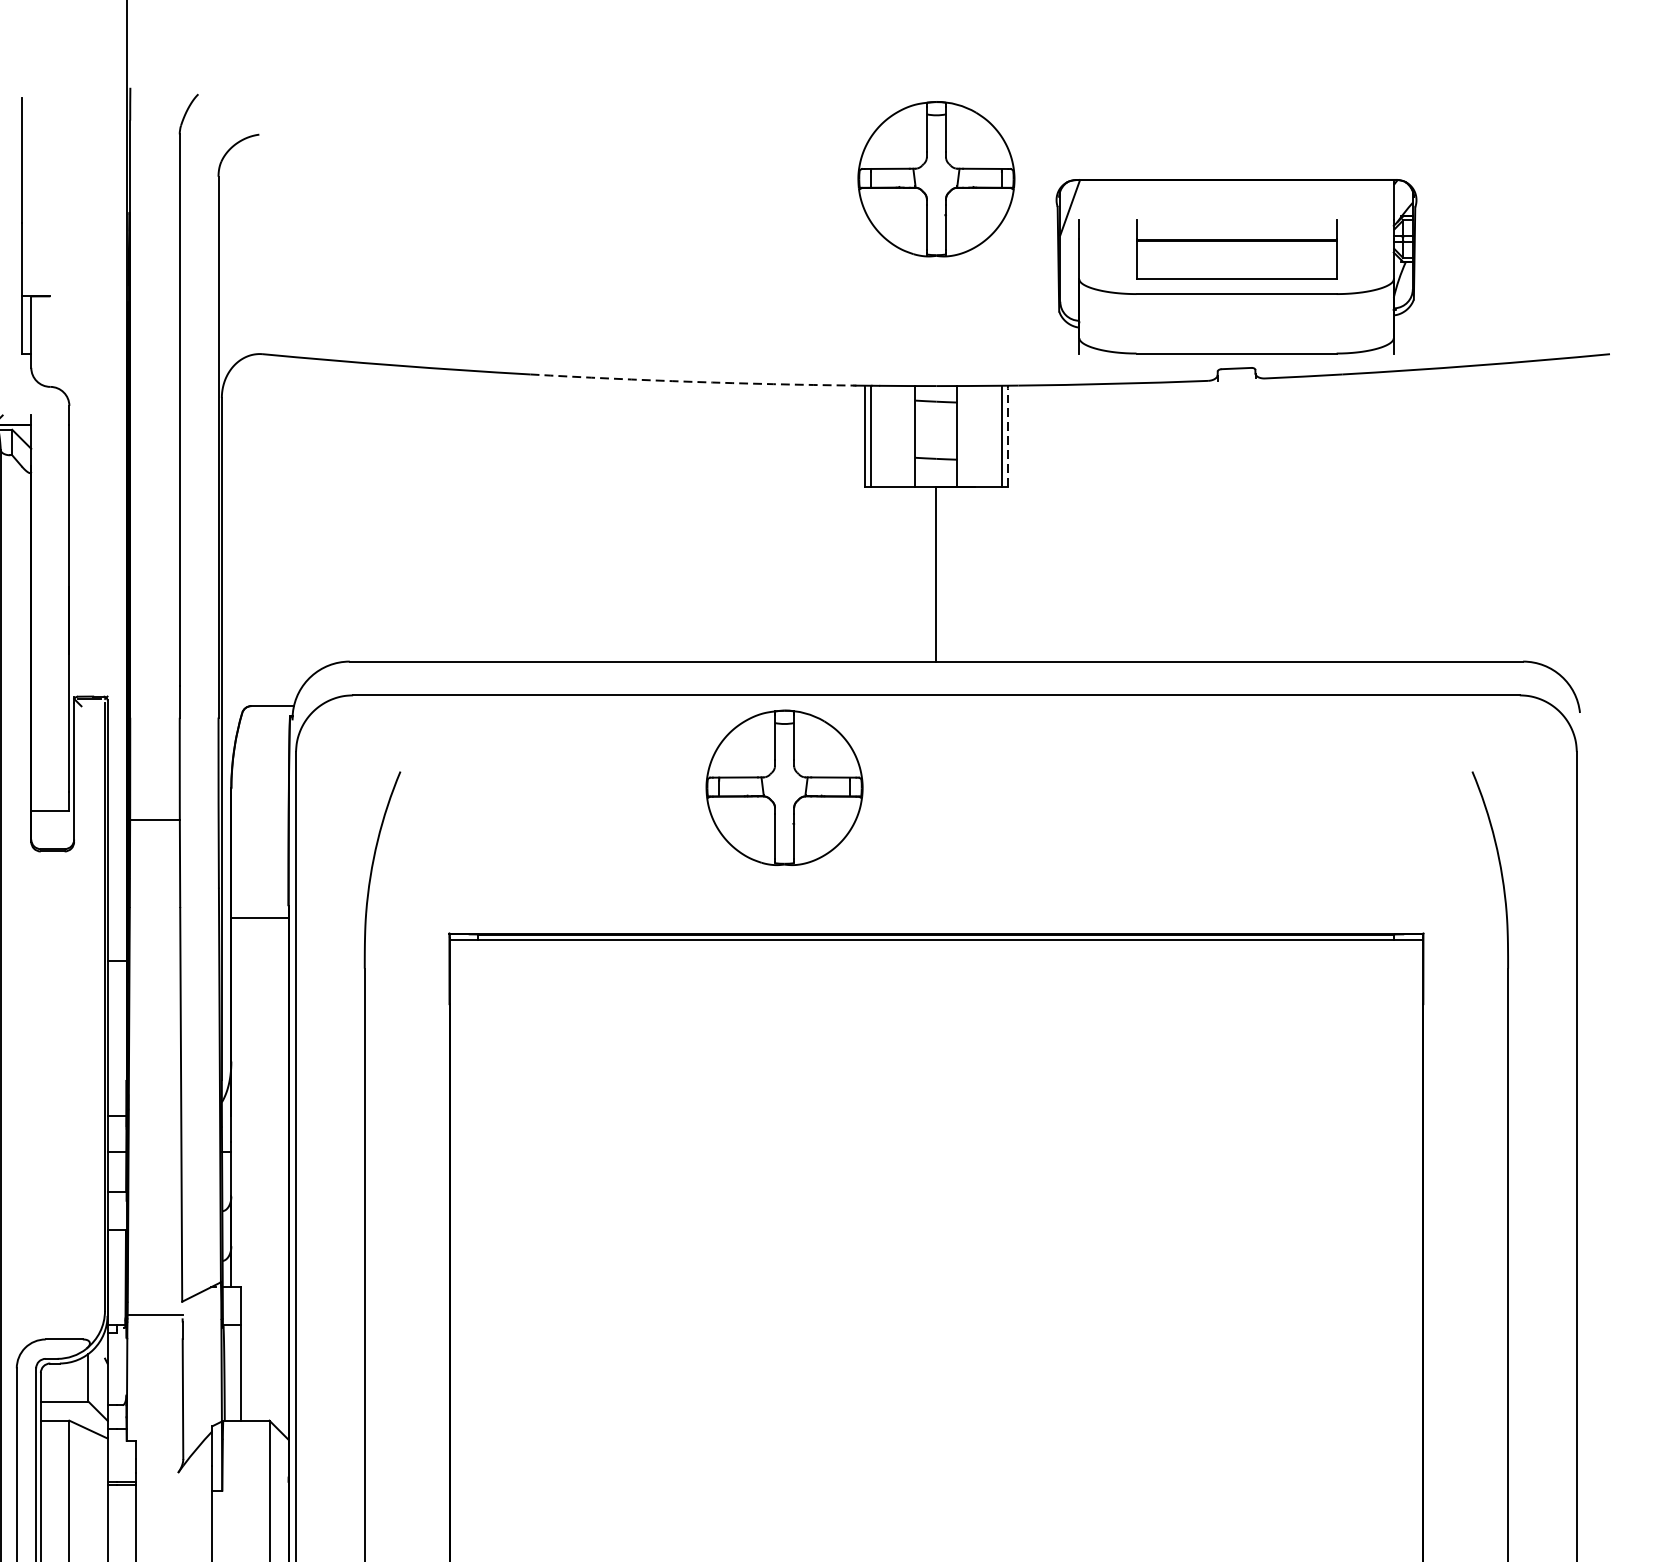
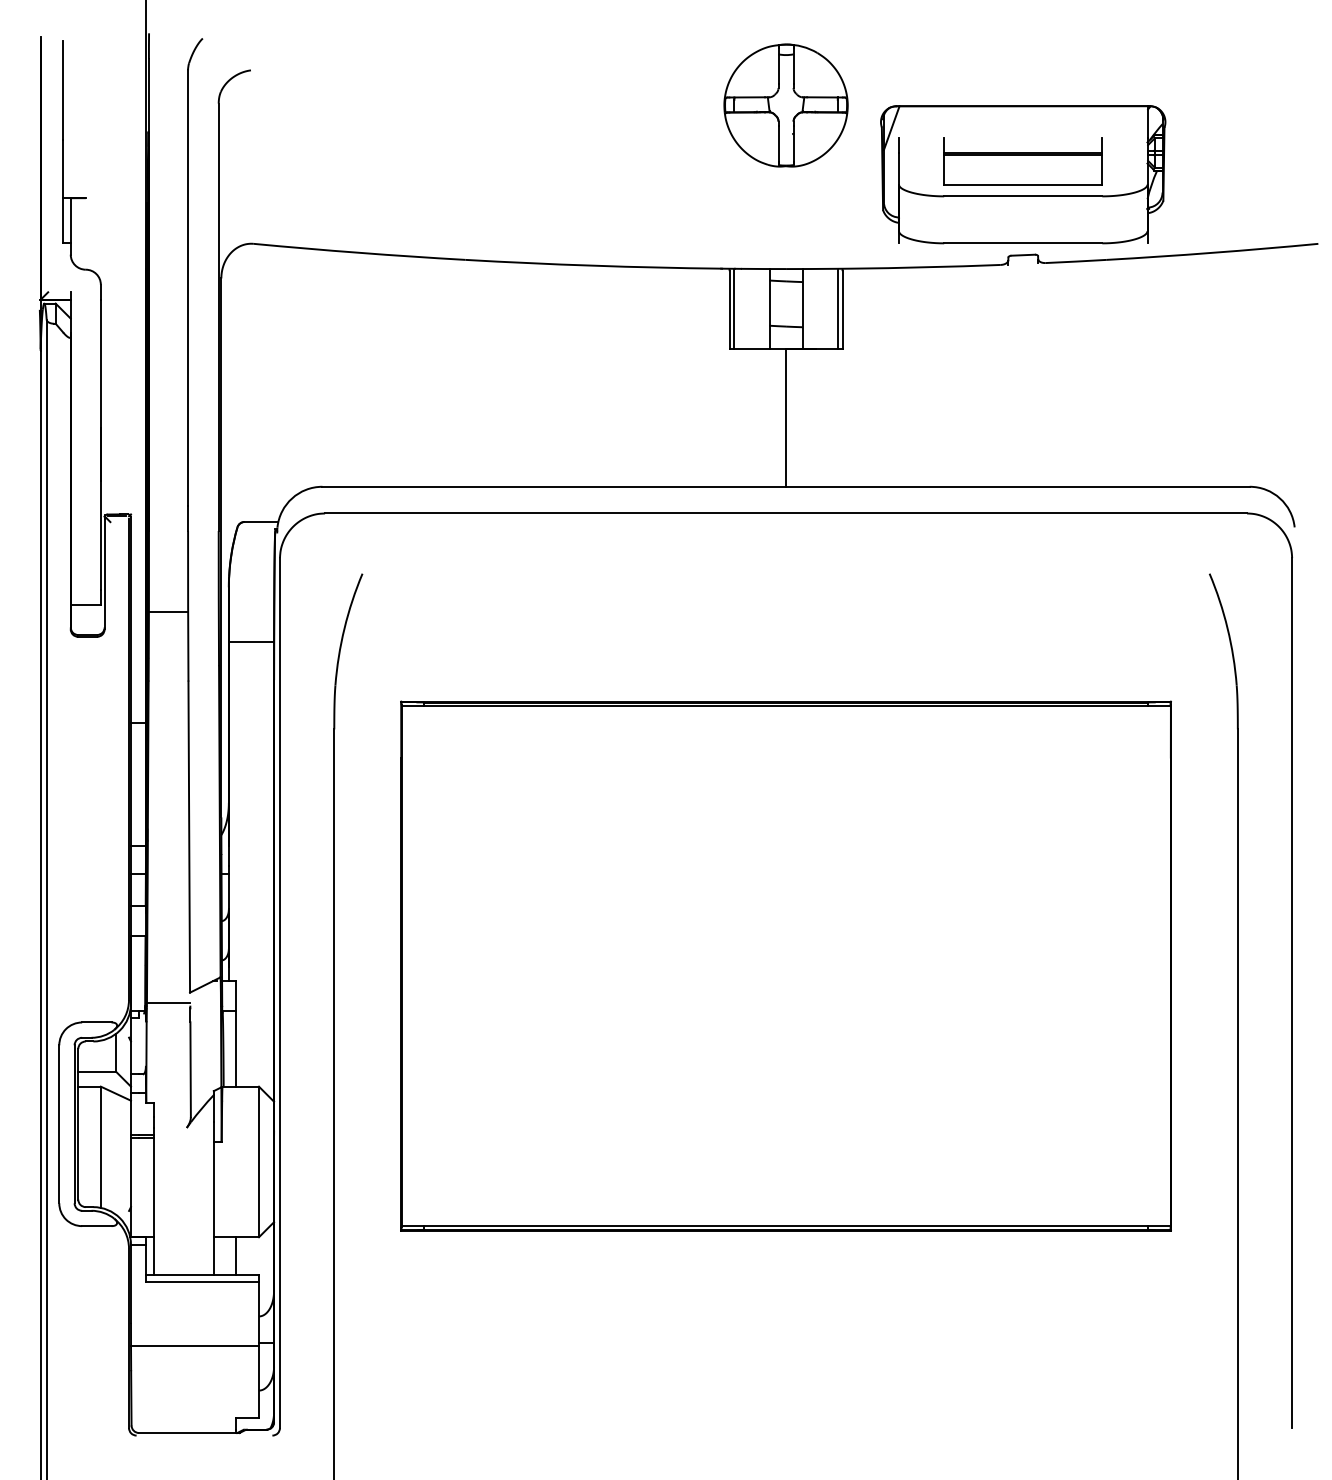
arc: (692, 381) -> (593, 265), dashed -> solid
line: (1007, 437) -> (842, 309), dashed -> solid
part: (783, 787) -> (665, 586), removed
line: (259, 918) -> (251, 642), moved

